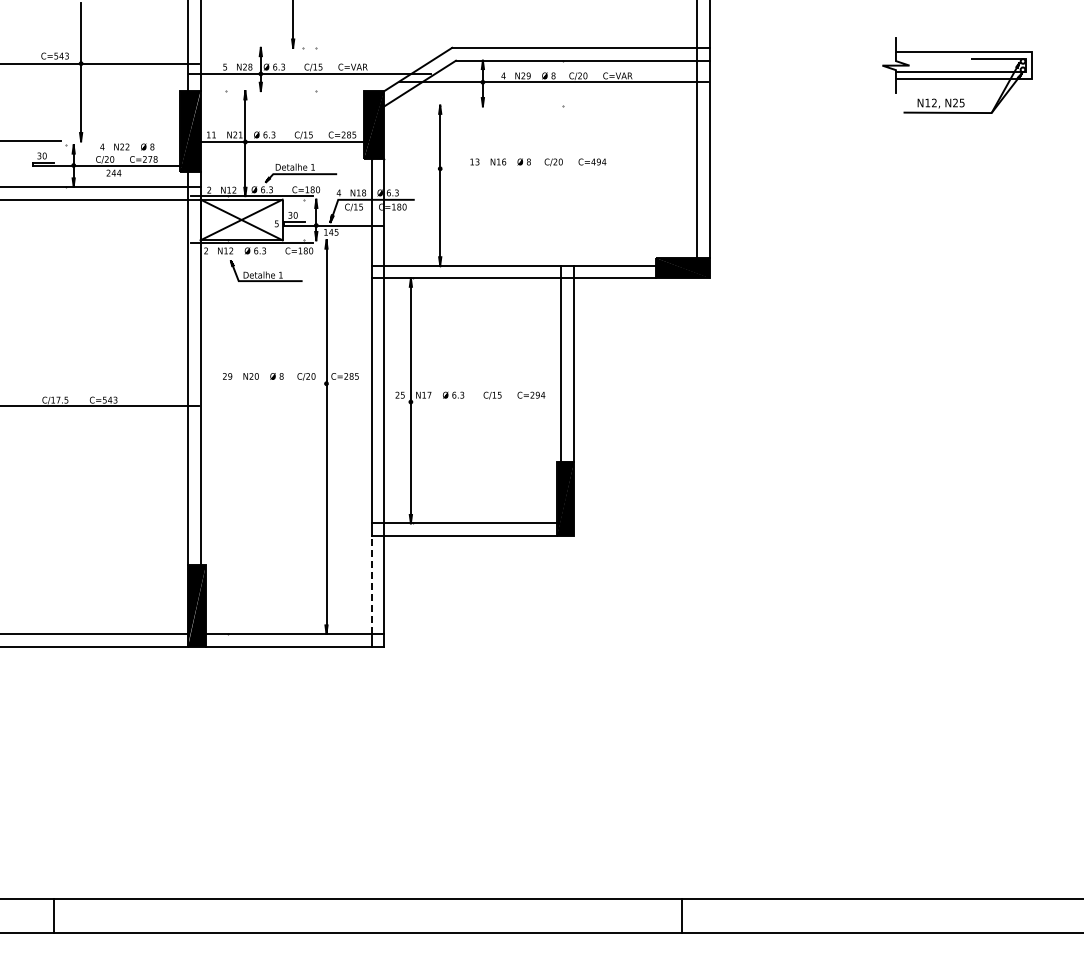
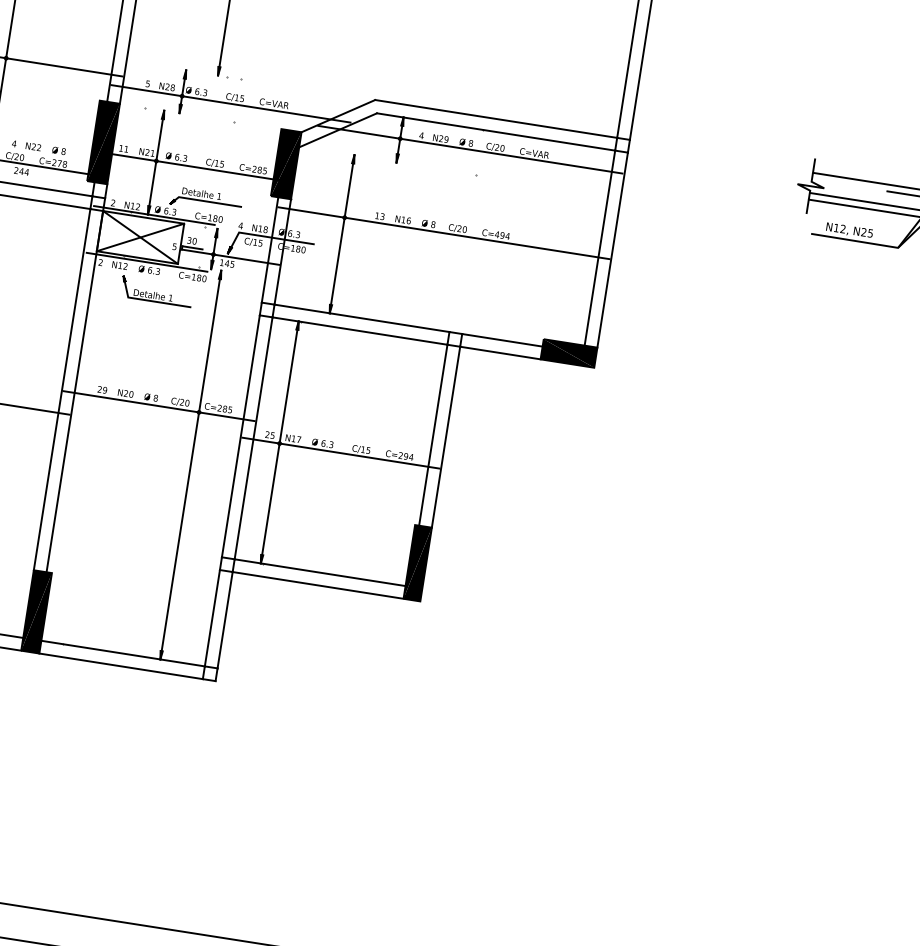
line: (540, 168) -> (443, 232), added
line: (285, 383) -> (158, 405), added
line: (472, 402) -> (340, 453), added
line: (371, 585) -> (212, 618), dashed -> solid

